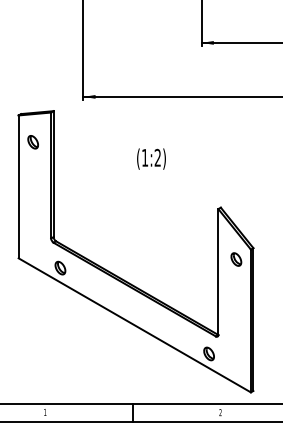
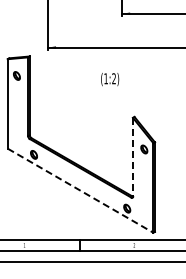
text: (152, 159) -> (110, 79), moved
line: (219, 272) -> (133, 157), solid -> dashed
line: (136, 326) -> (81, 191), solid -> dashed

